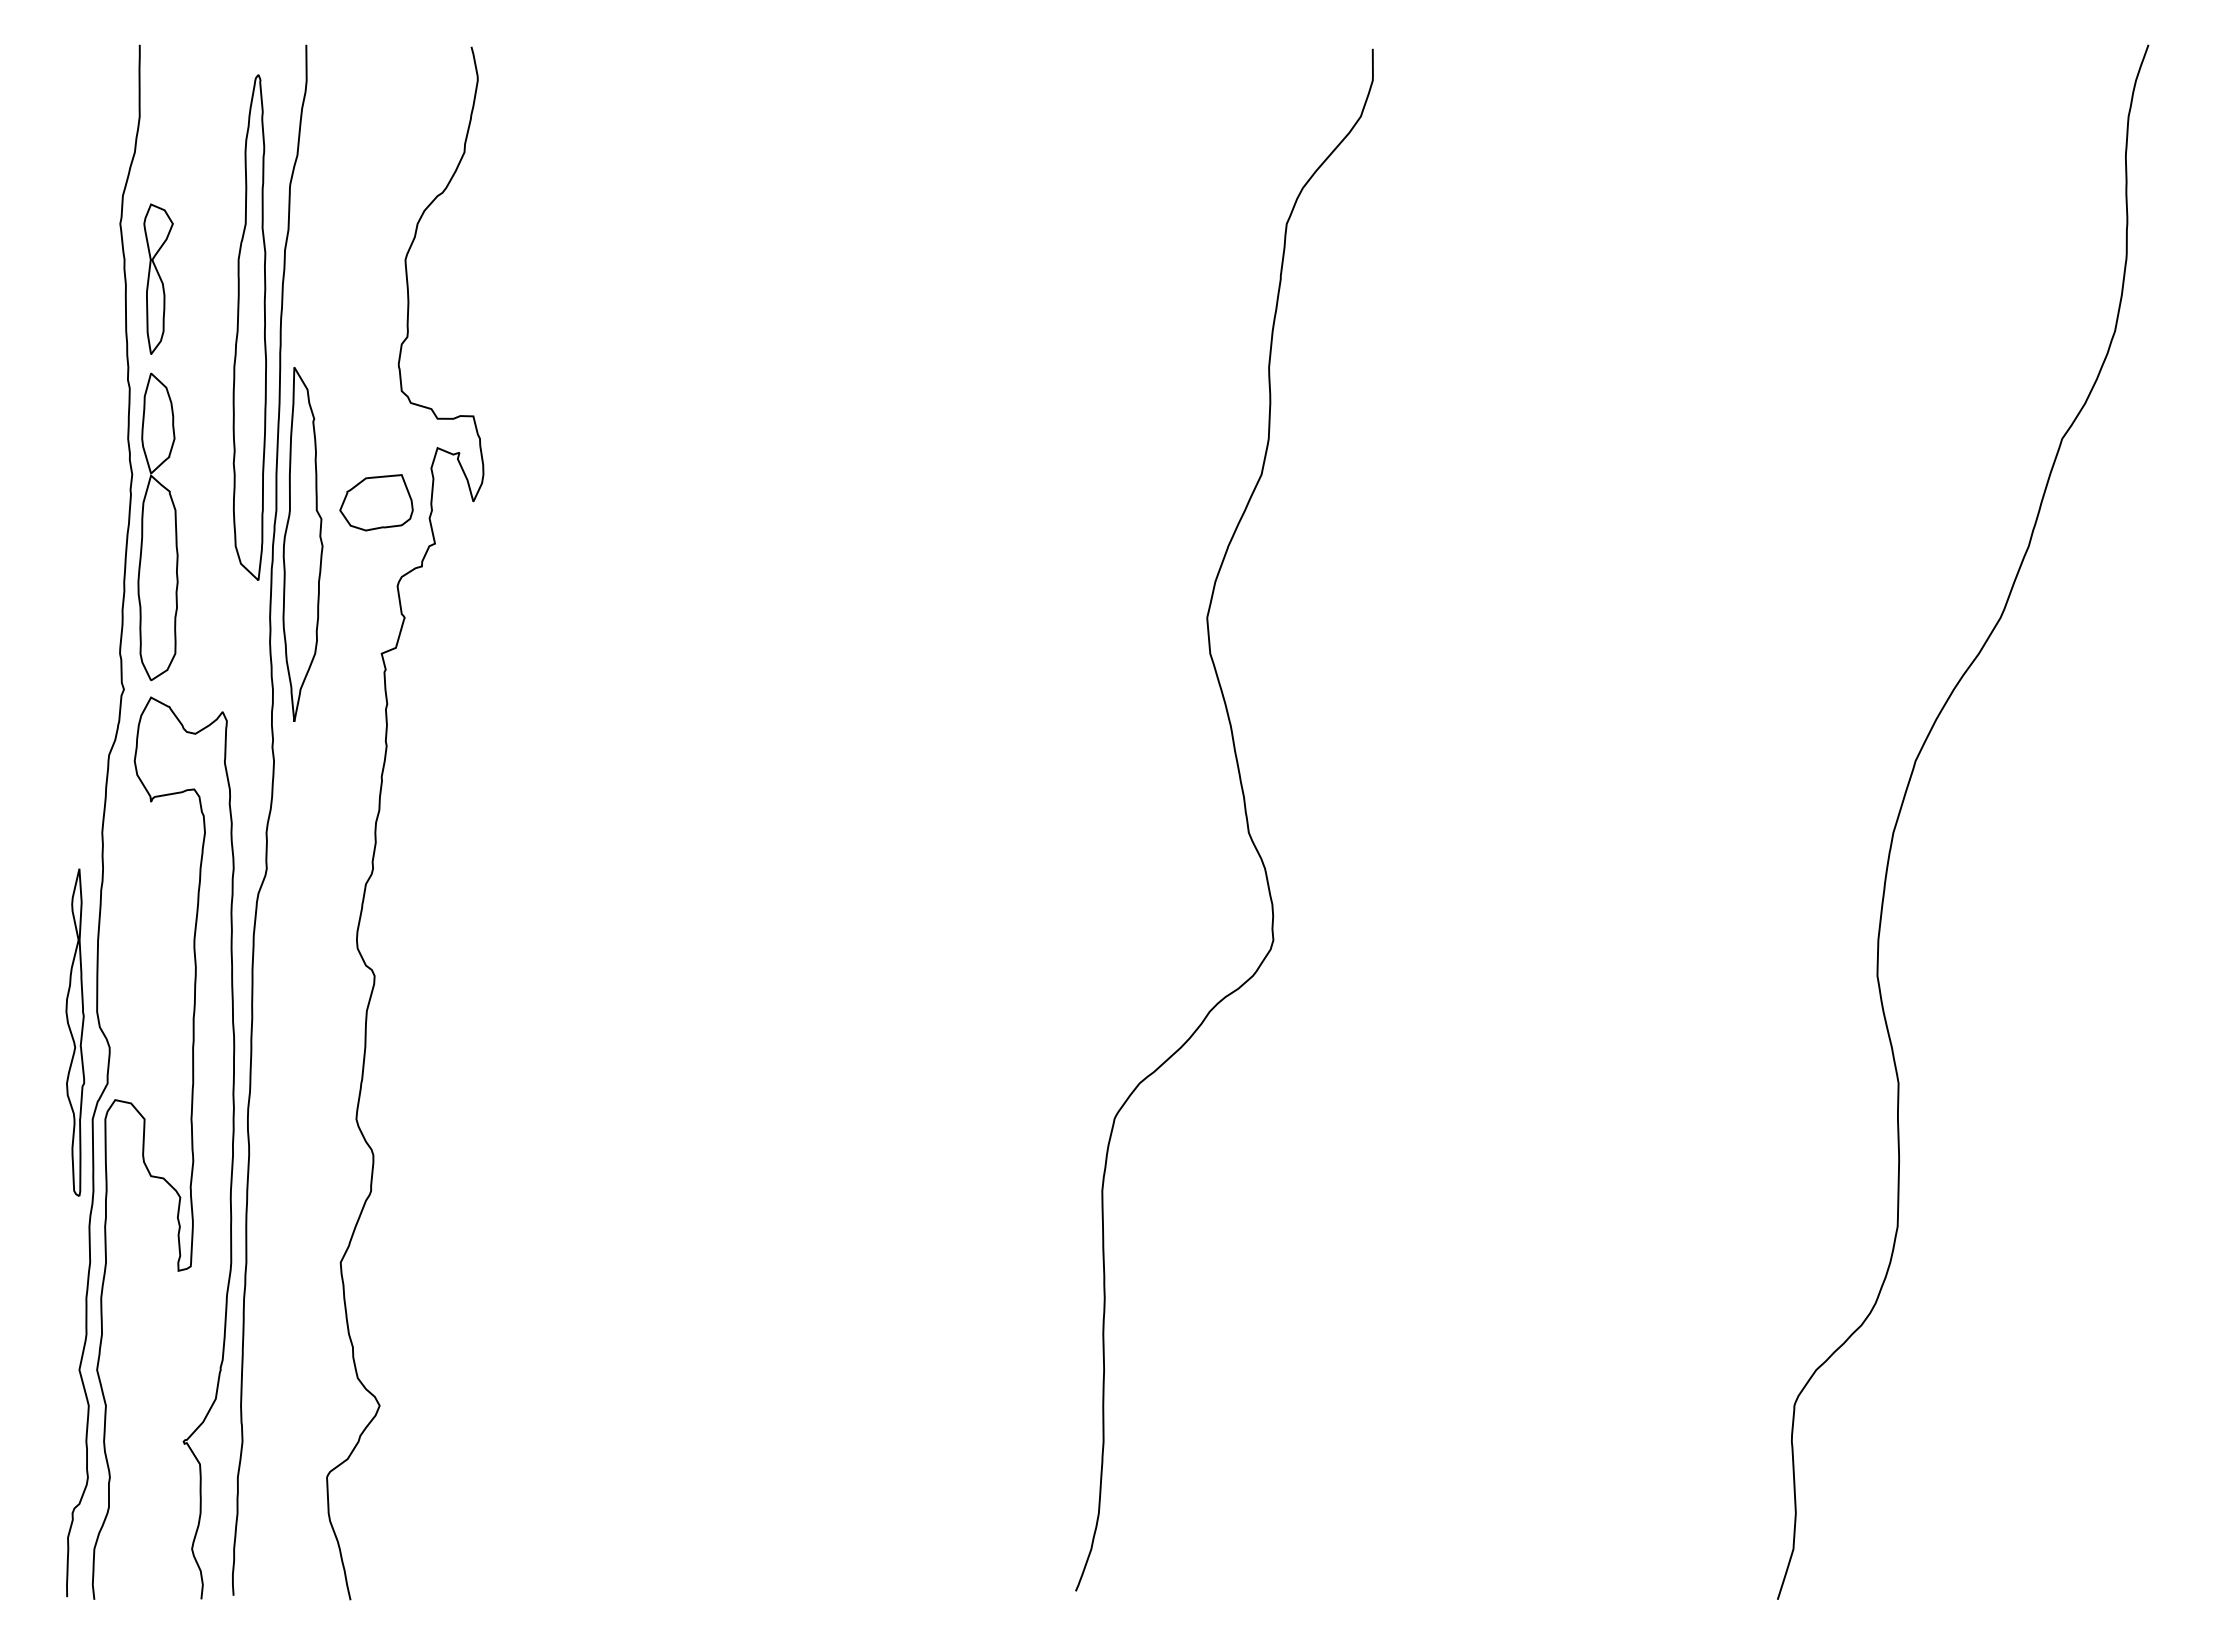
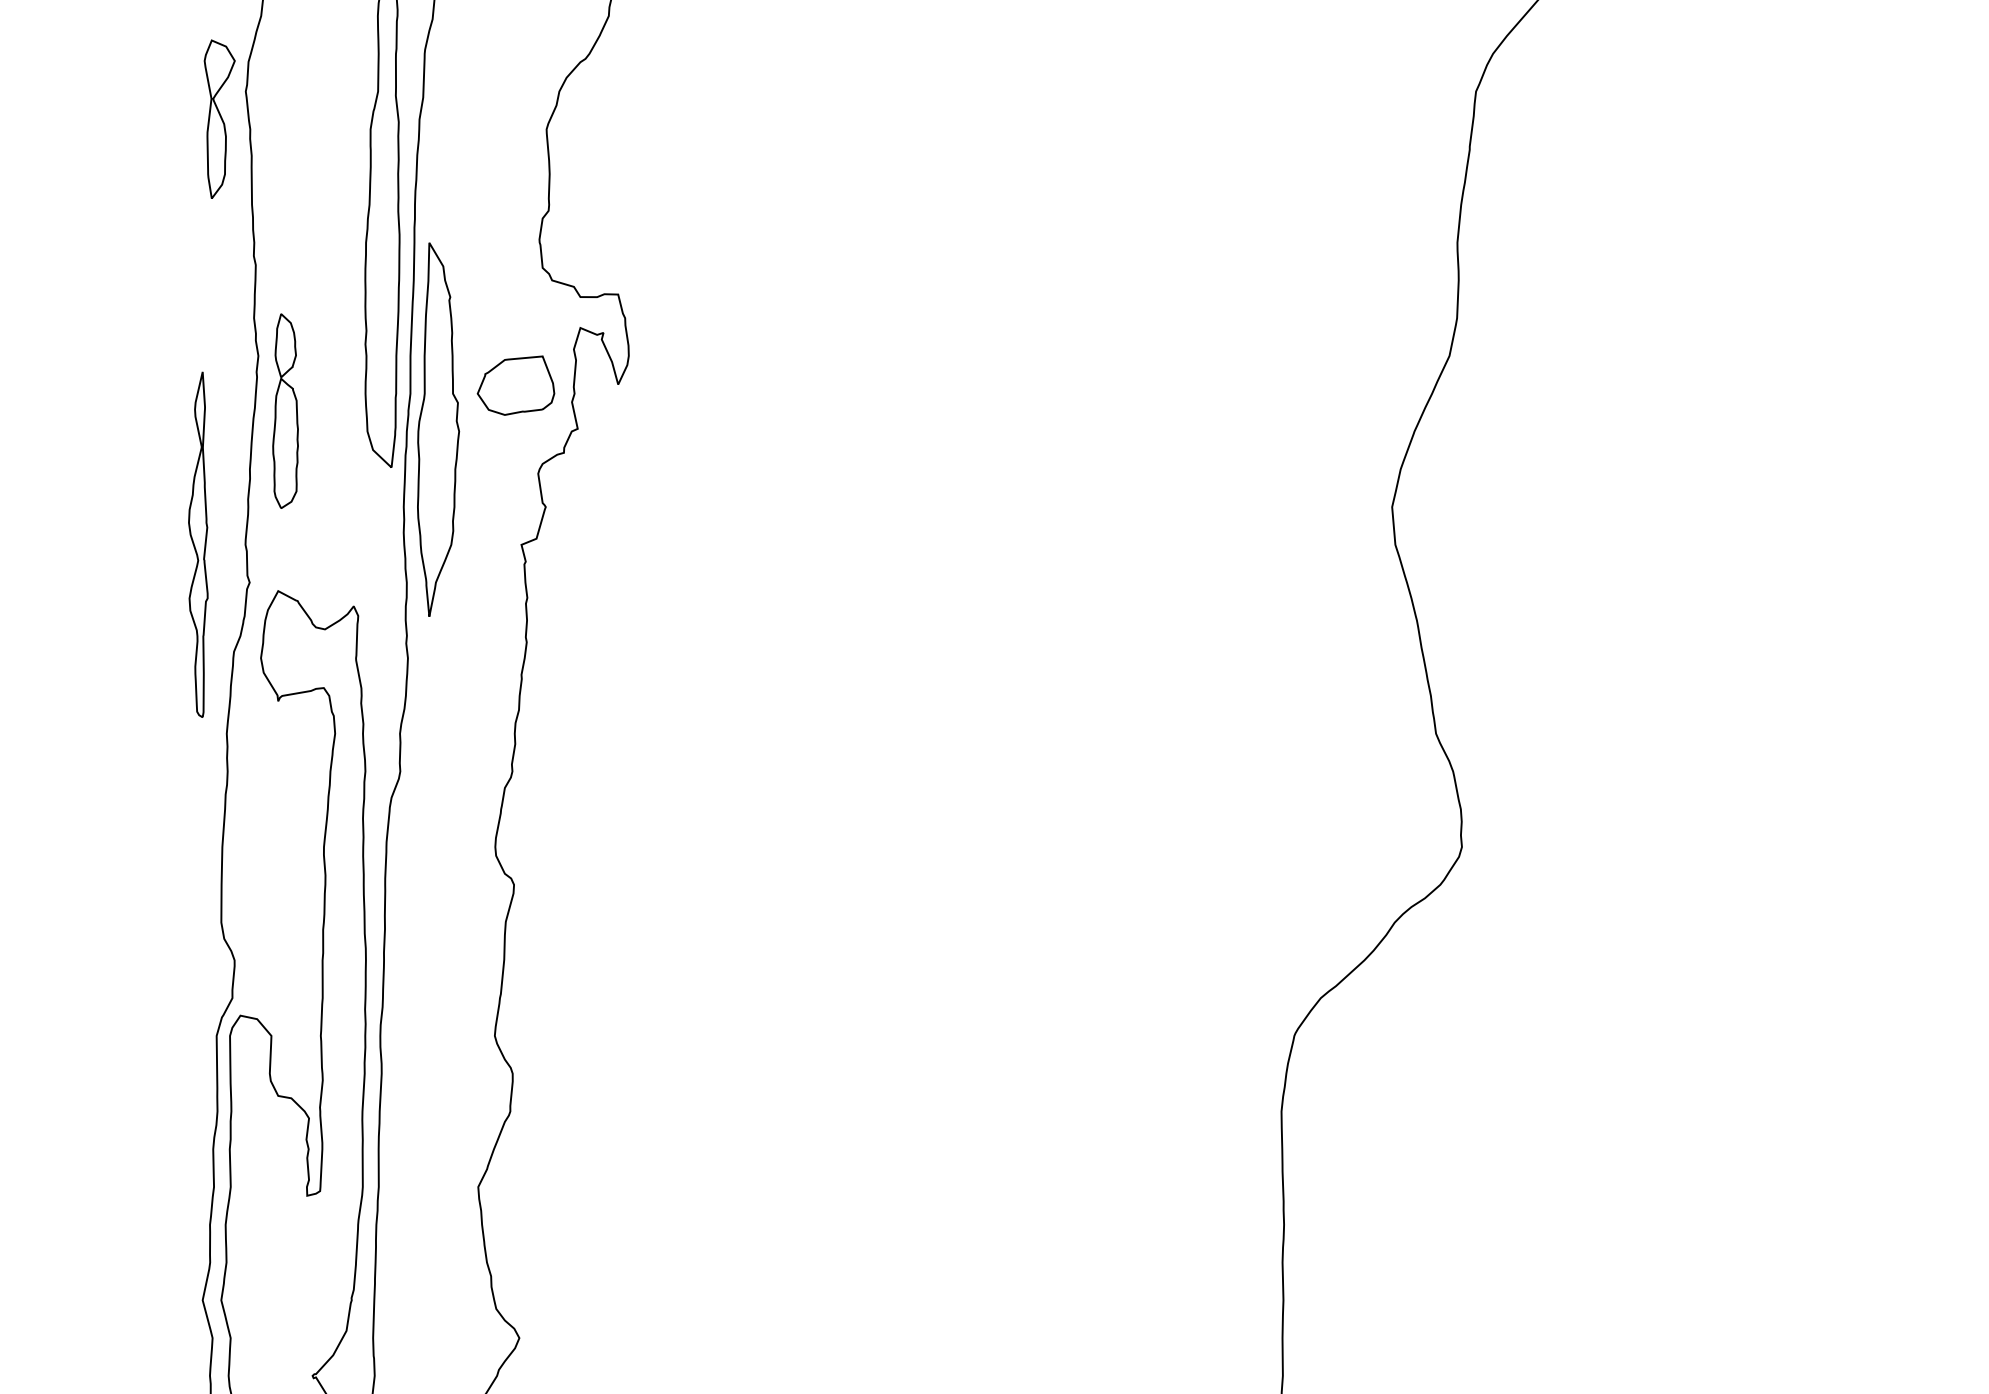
part: (158, 278) -> (219, 118), moved
part: (157, 526) -> (285, 410), size x0.6
part: (75, 1032) -> (198, 544), moved

